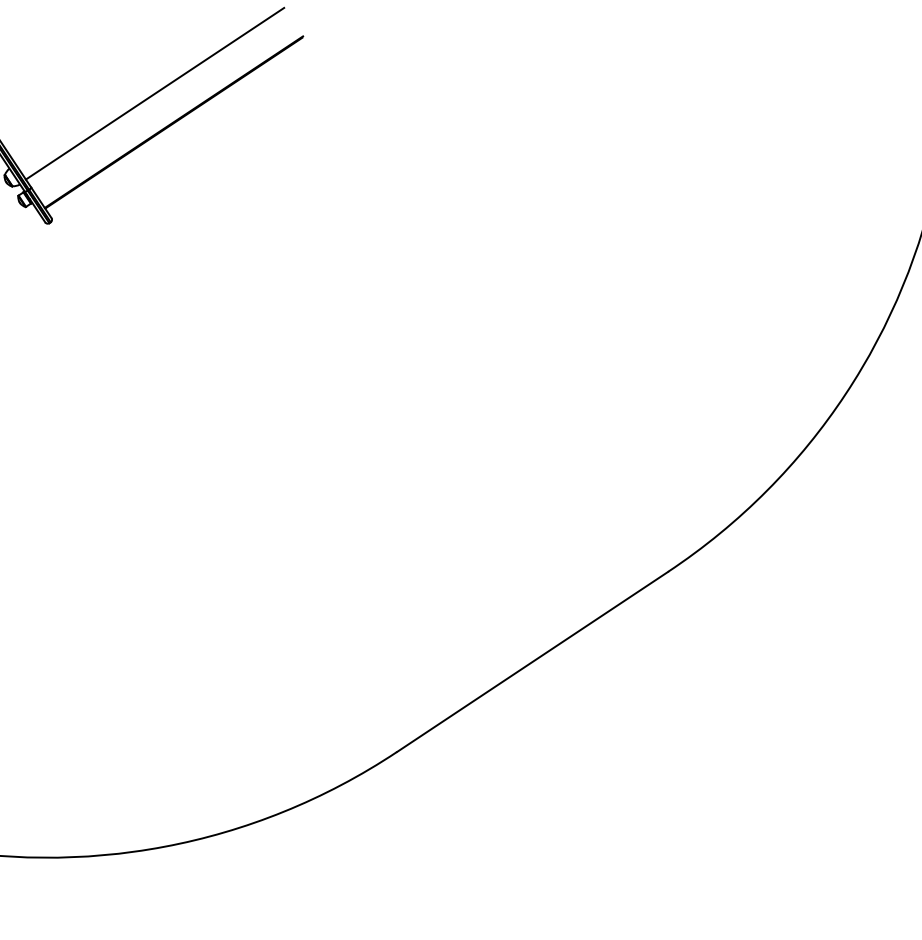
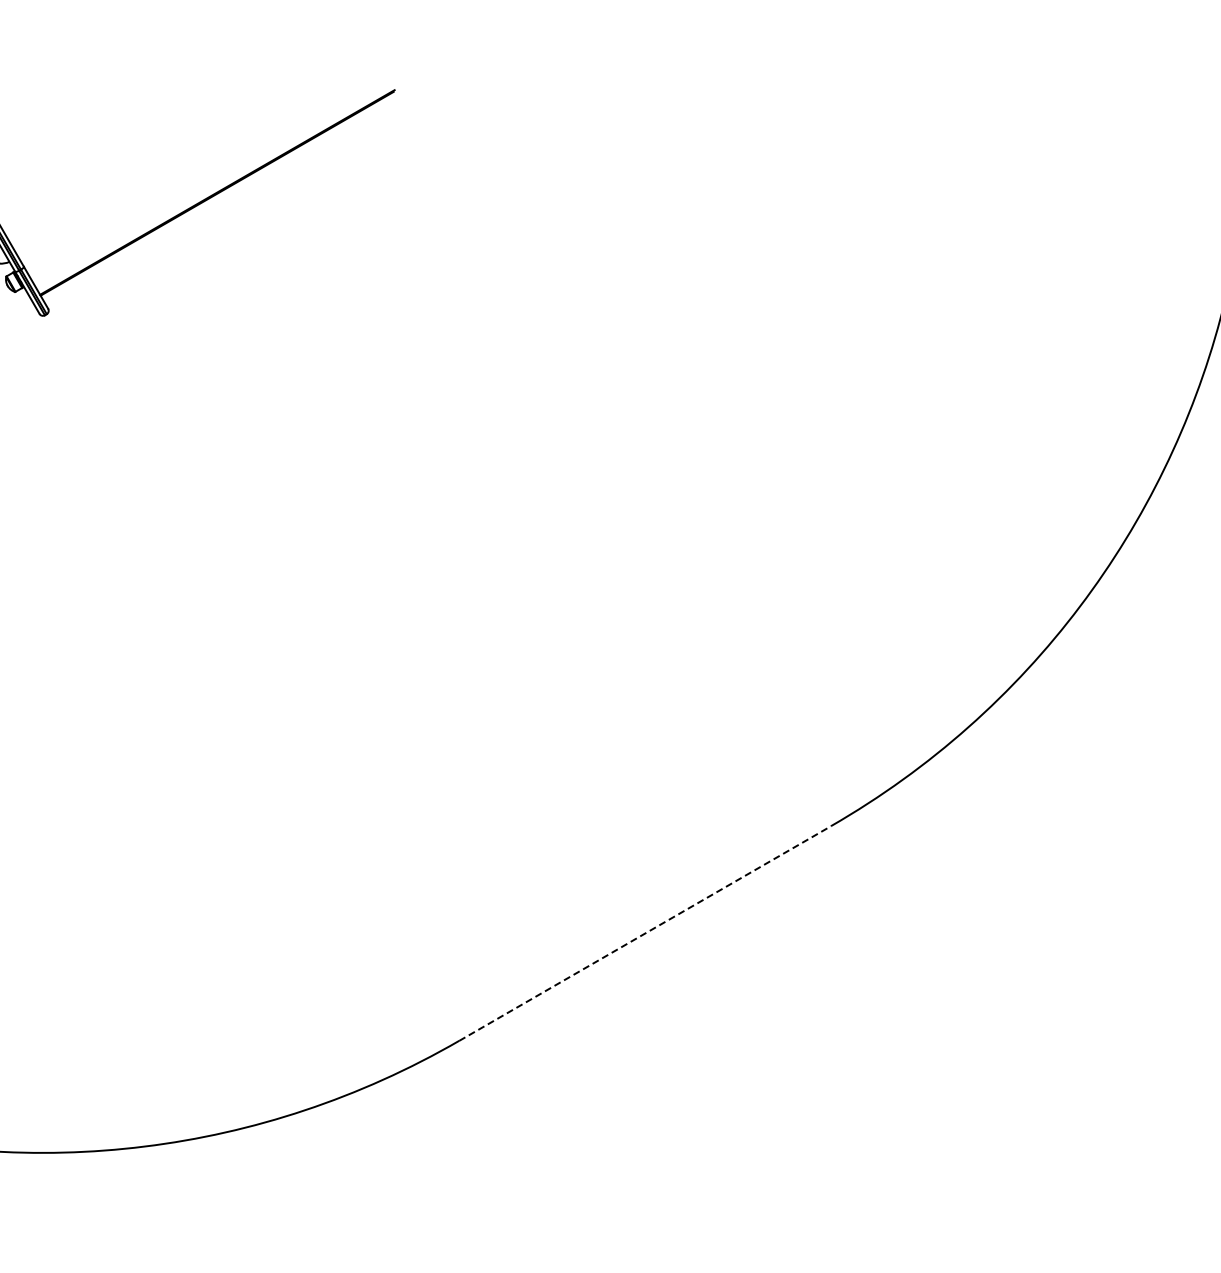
line: (154, 93) -> (194, 153), removed
line: (532, 661) -> (645, 933), solid -> dashed

